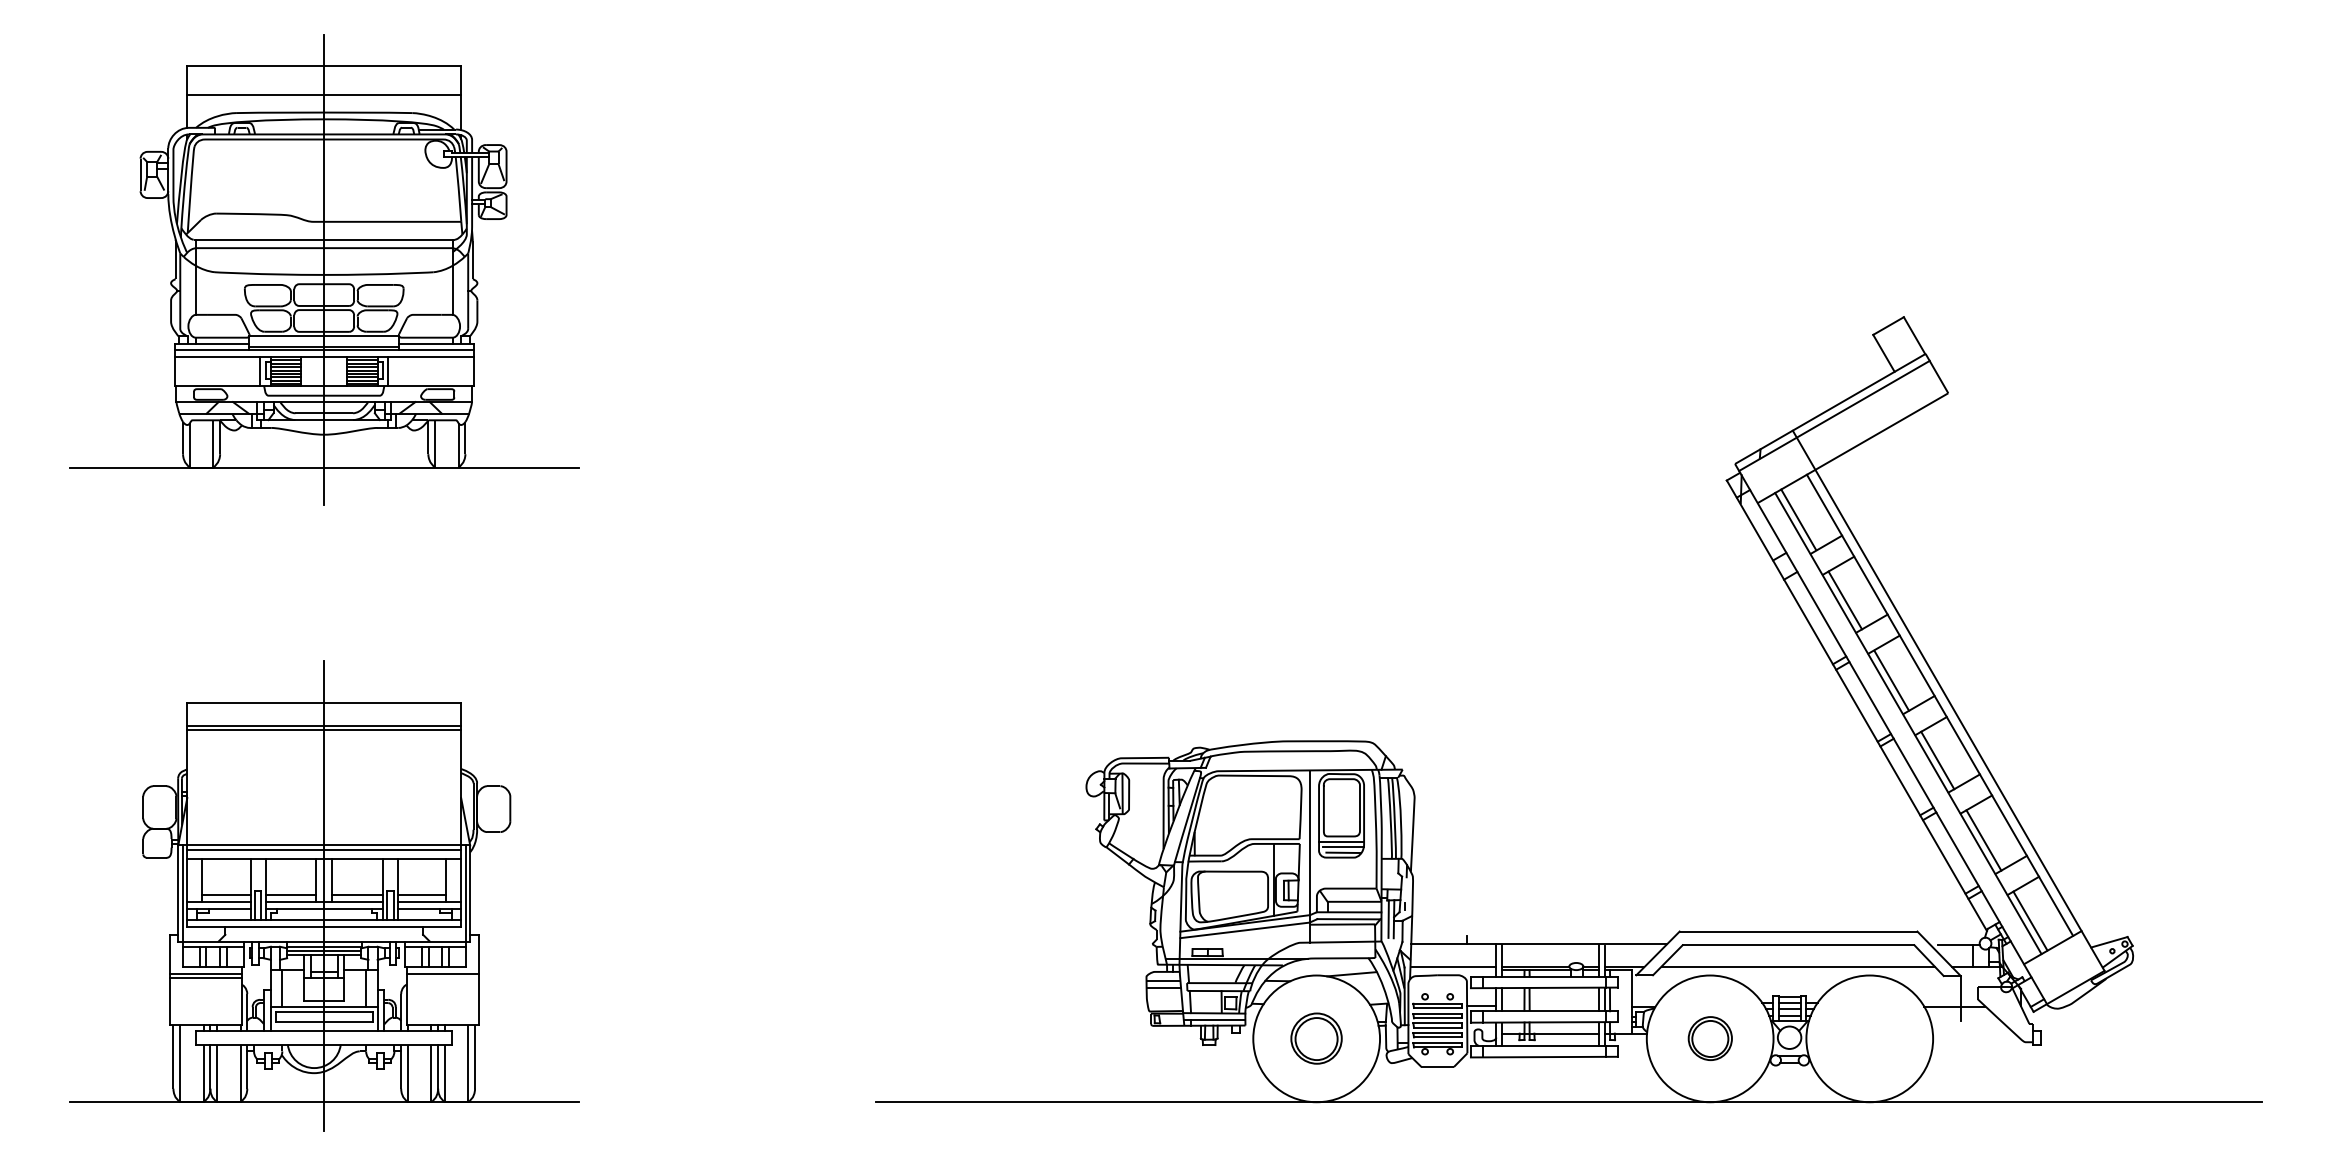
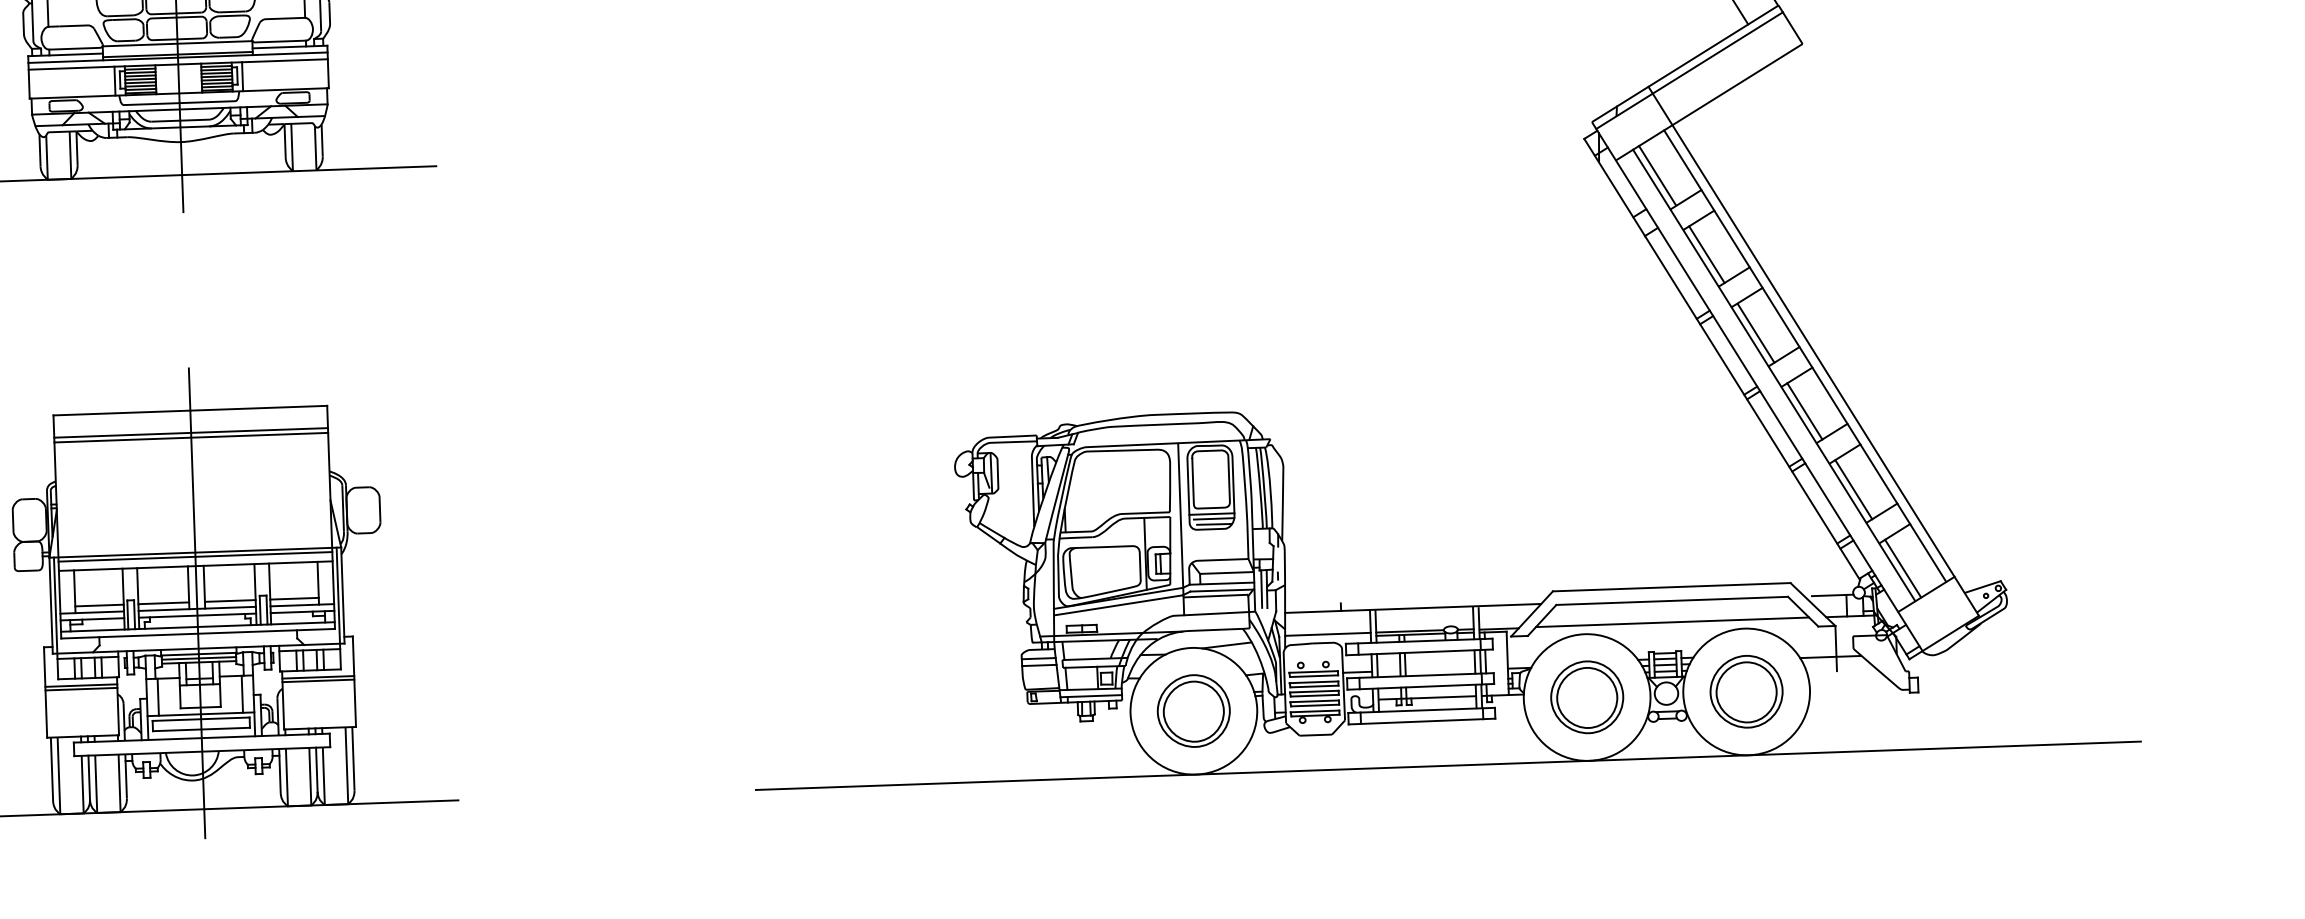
line: (442, 977) -> (318, 680), added
part: (1316, 1038) -> (1193, 710), size x1.43
part: (1710, 1038) -> (1587, 697), size x1.67
part: (1869, 1038) -> (1746, 691), added

